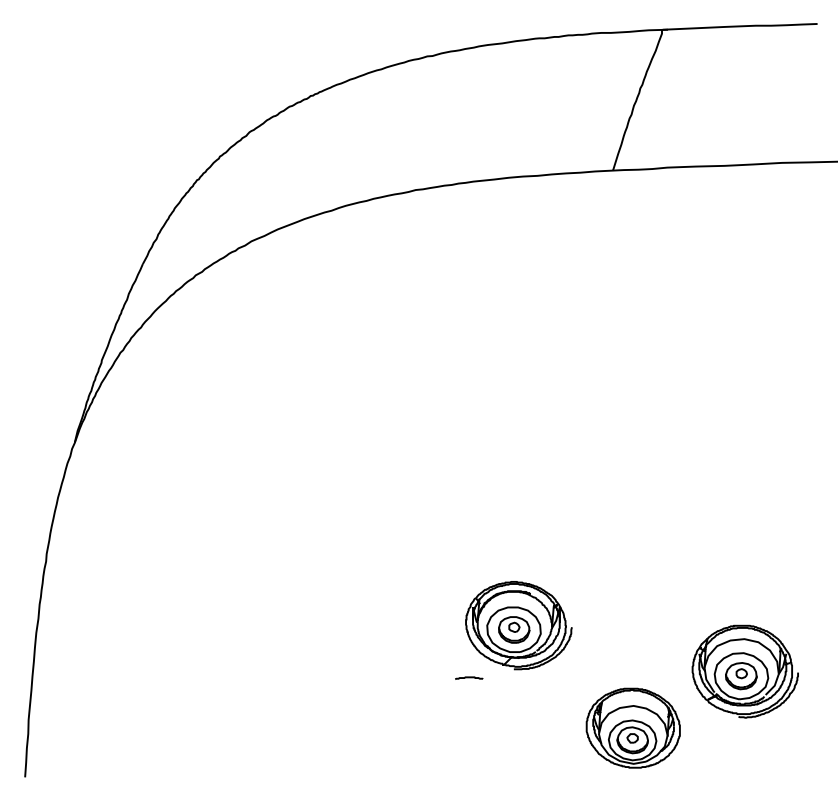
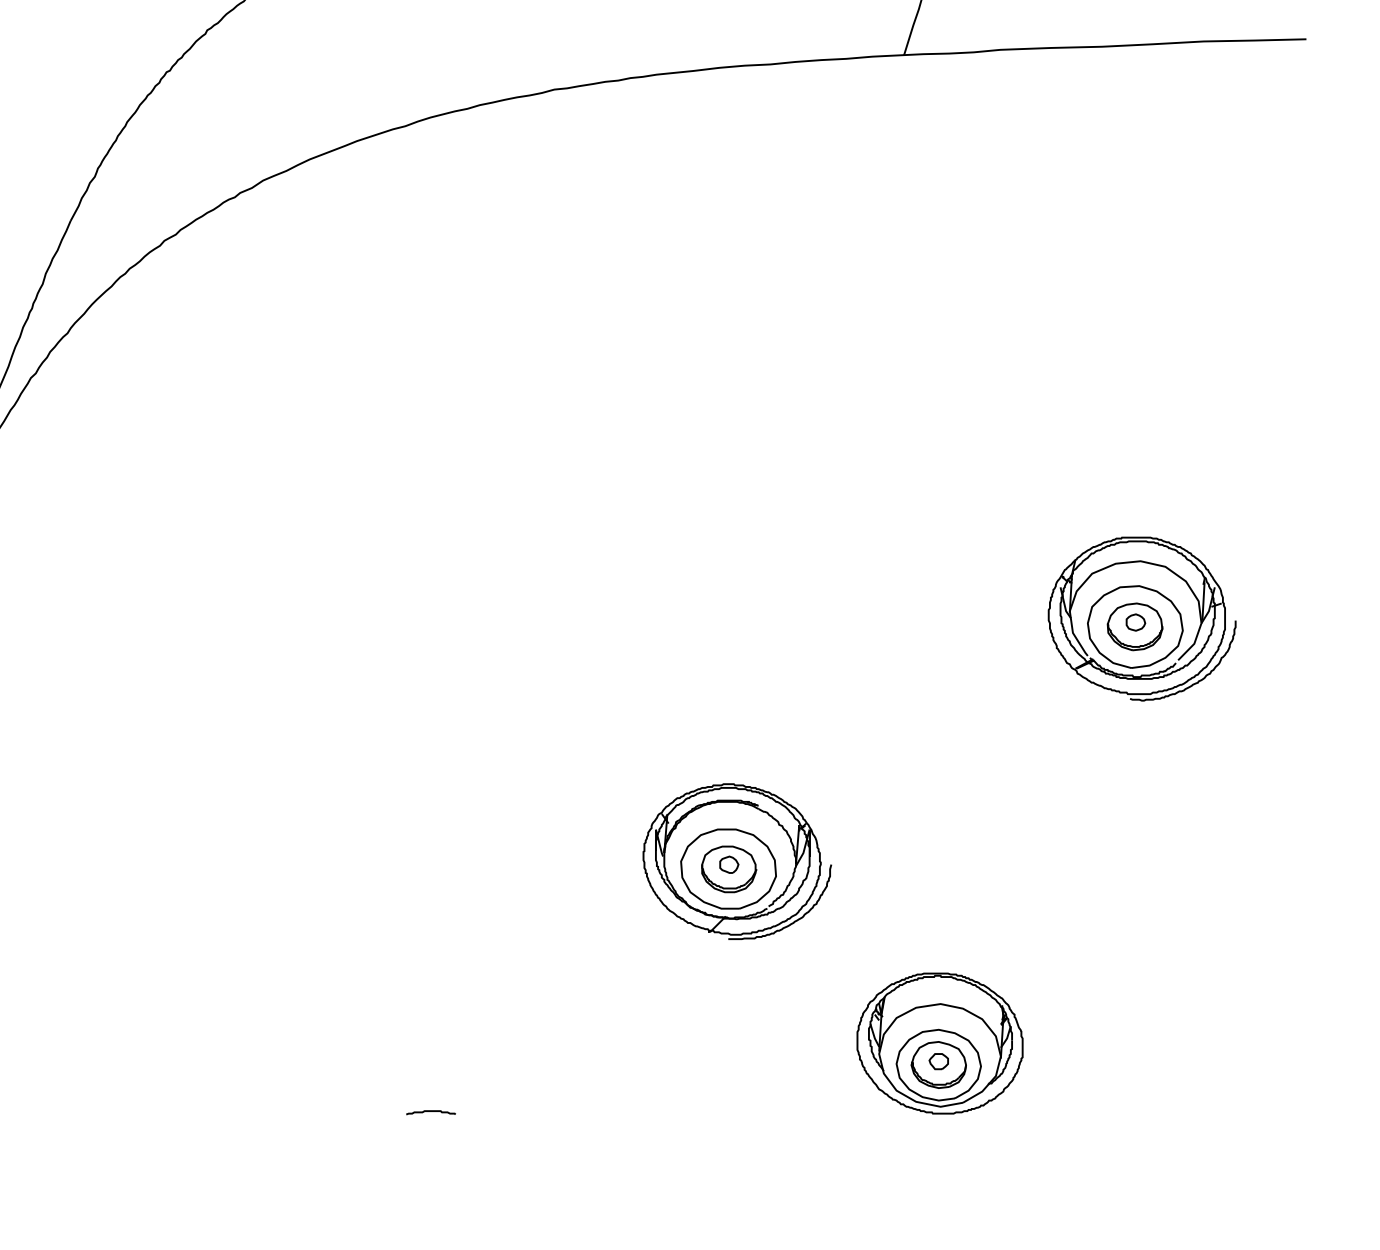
part: (744, 671) -> (1140, 618), moved
line: (469, 677) -> (431, 1111), moved

